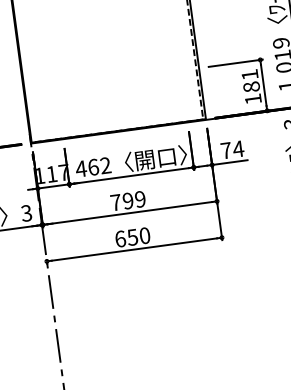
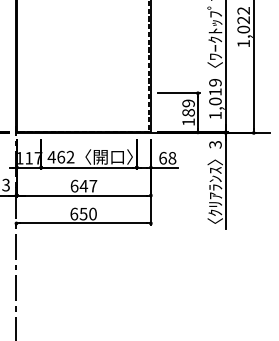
text: (249, 74) -> (188, 103), 181 -> 189
text: (231, 148) -> (167, 157), 74 -> 68
text: (127, 200) -> (83, 185), 799 -> 647

